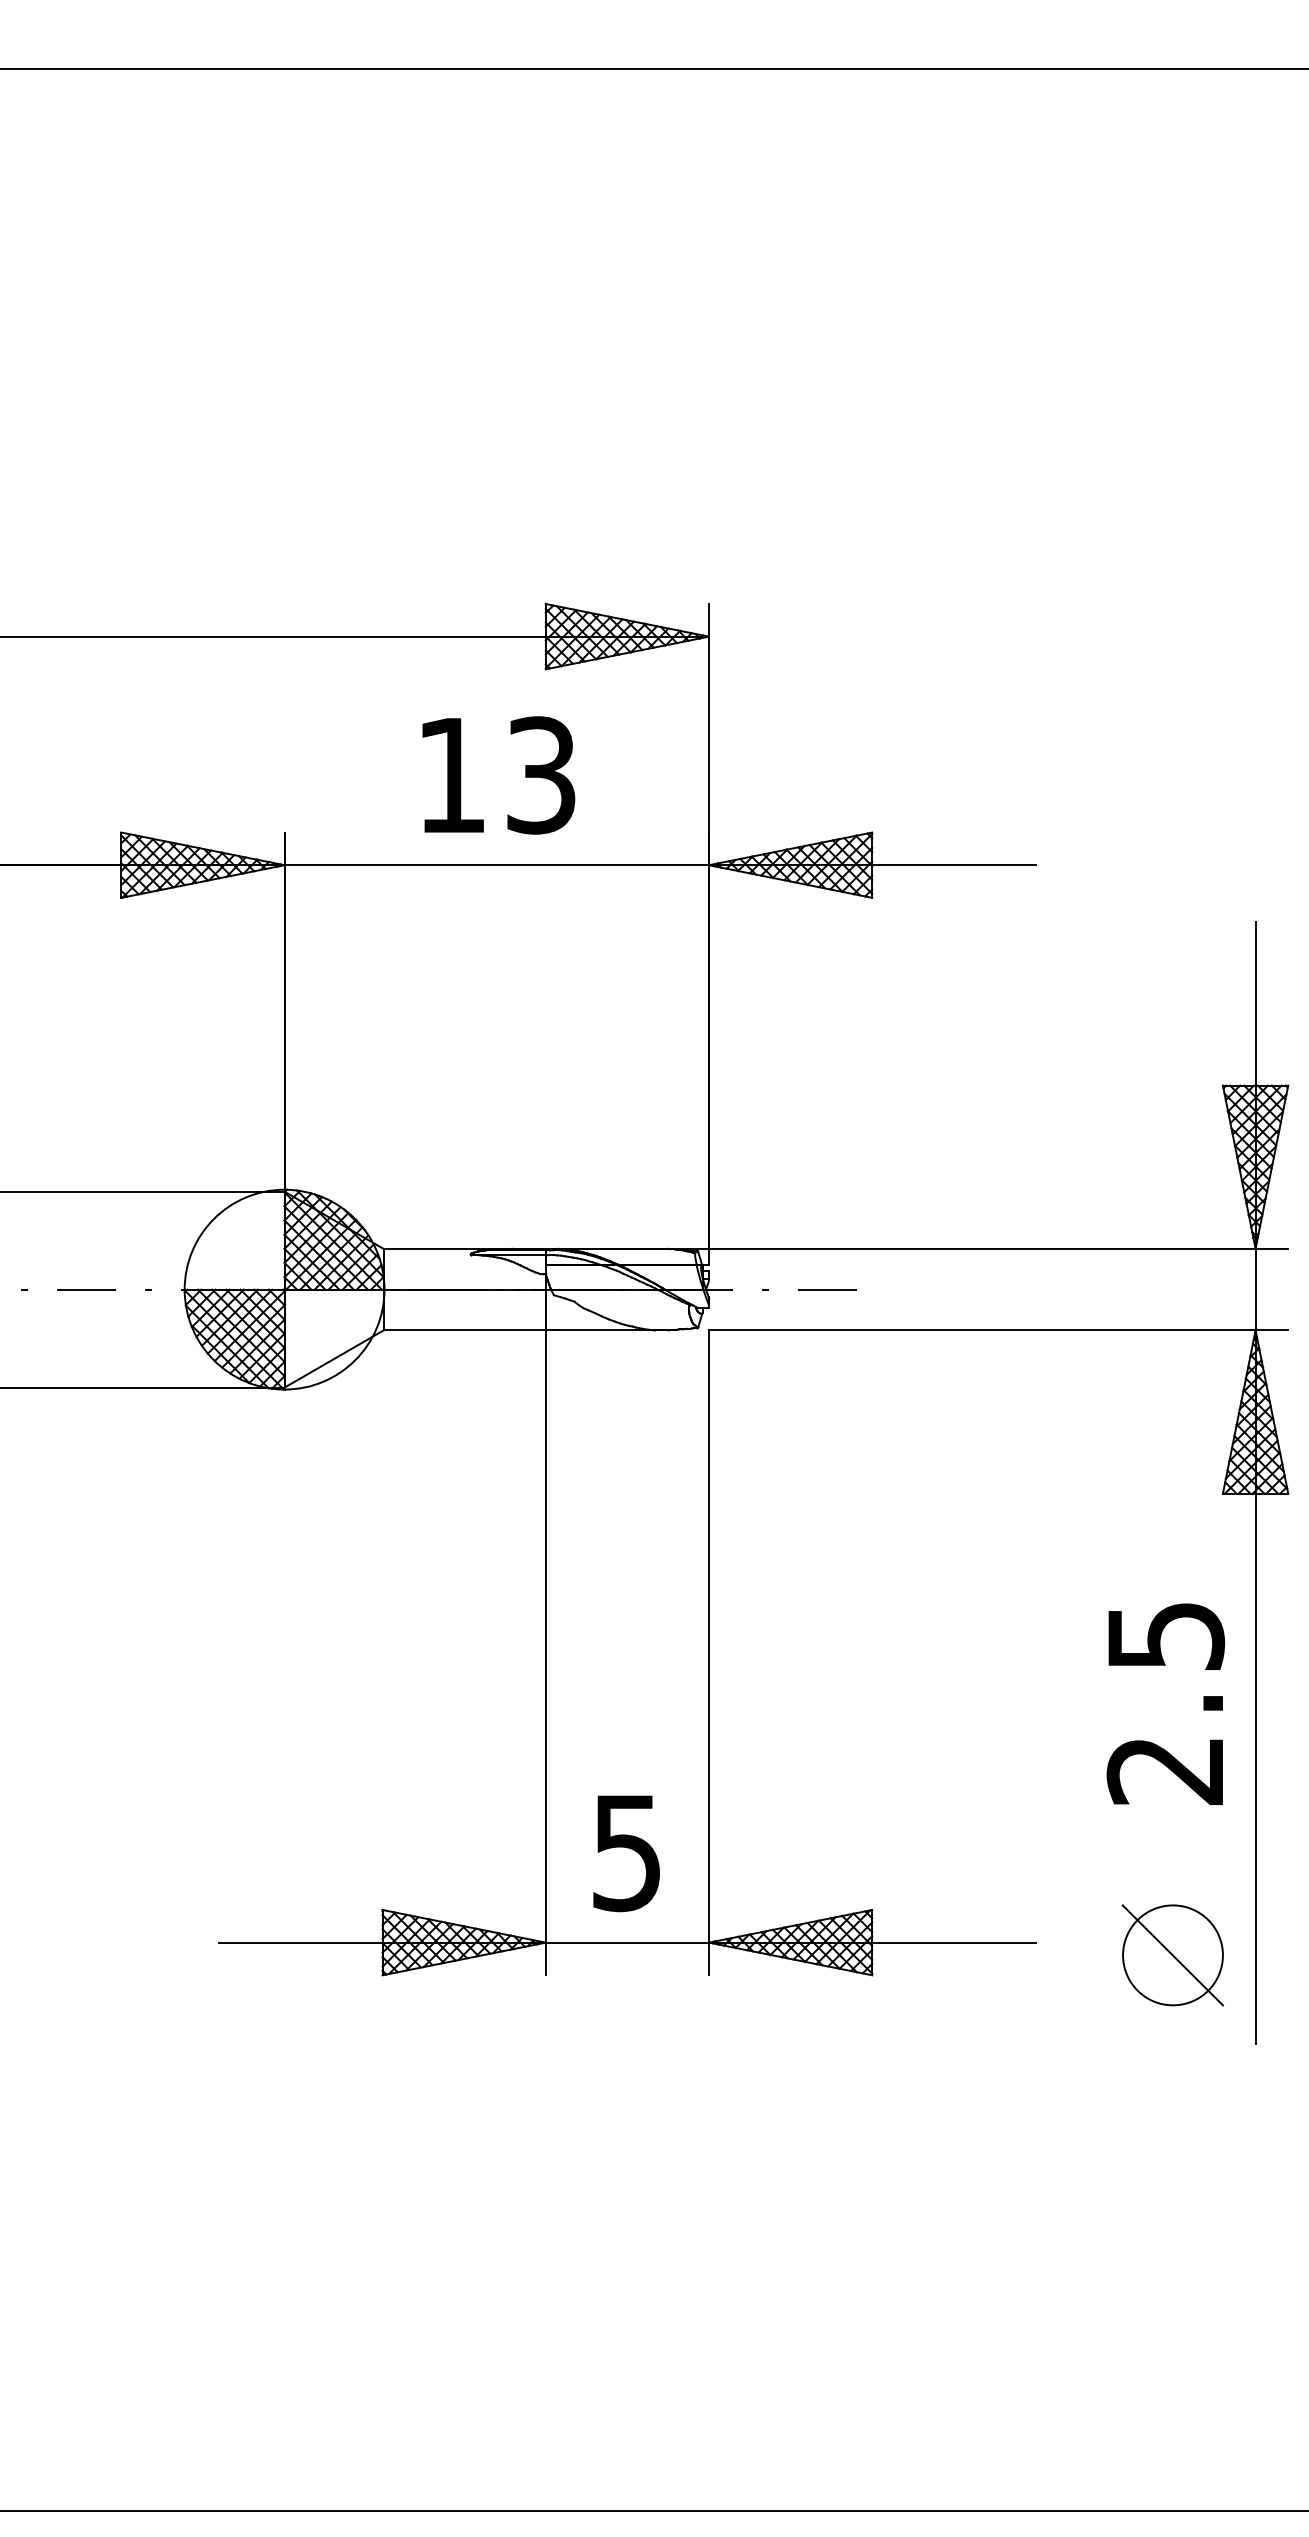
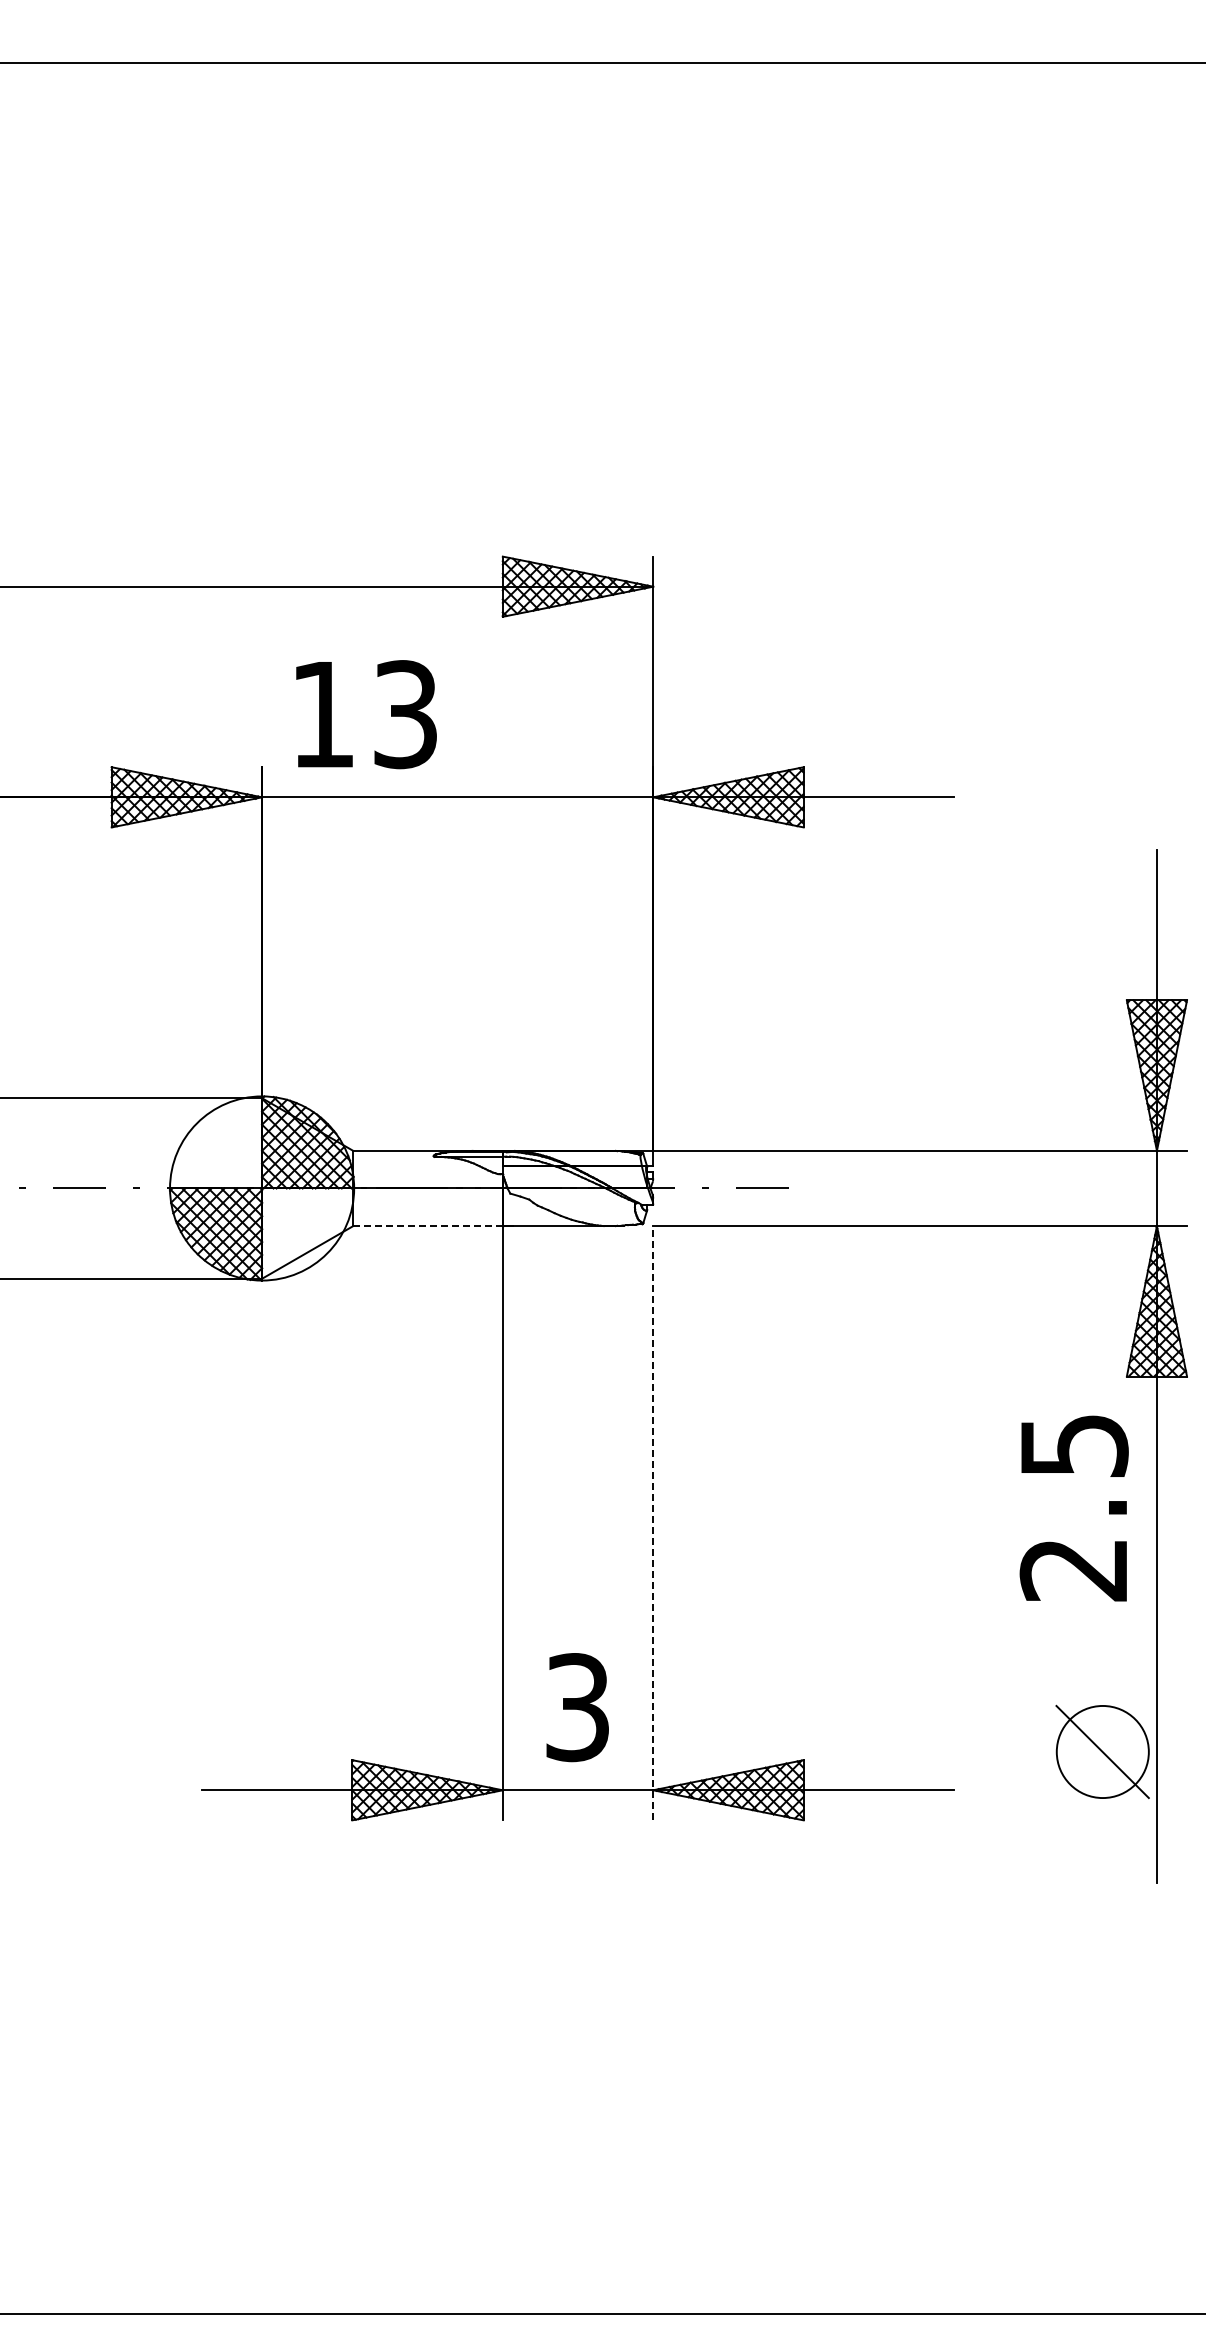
text: (498, 775) -> (366, 714), moved
line: (465, 1330) -> (428, 1226), solid -> dashed
line: (709, 1652) -> (653, 1522), solid -> dashed
text: (1165, 1704) -> (1073, 1508), moved
text: (626, 1852) -> (577, 1707), 5 -> 3
part: (1172, 1954) -> (1102, 1751), moved

